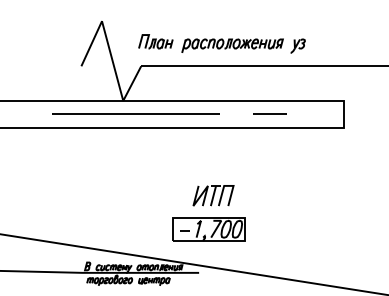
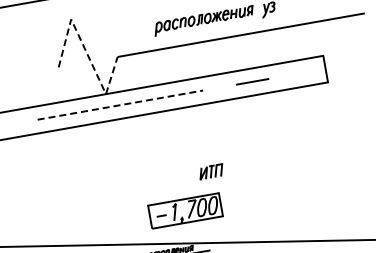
part: (155, 41) -> (127, 30), removed
line: (111, 55) -> (86, 51), solid -> dashed
line: (136, 114) -> (121, 105), solid -> dashed
part: (213, 195) -> (211, 171), size x0.6
part: (208, 229) -> (184, 210), moved

